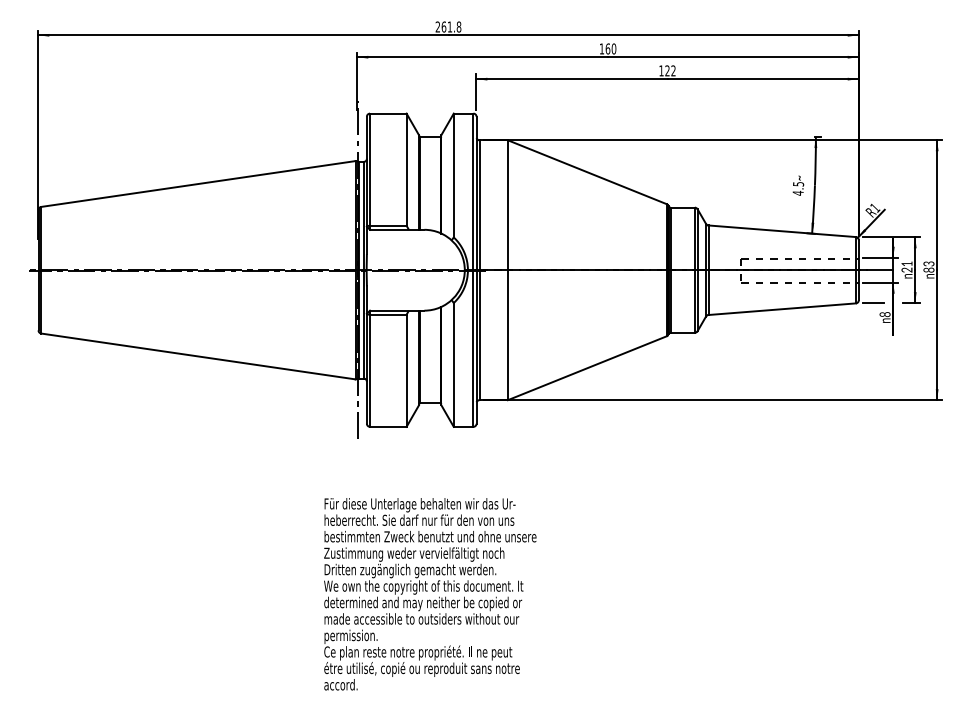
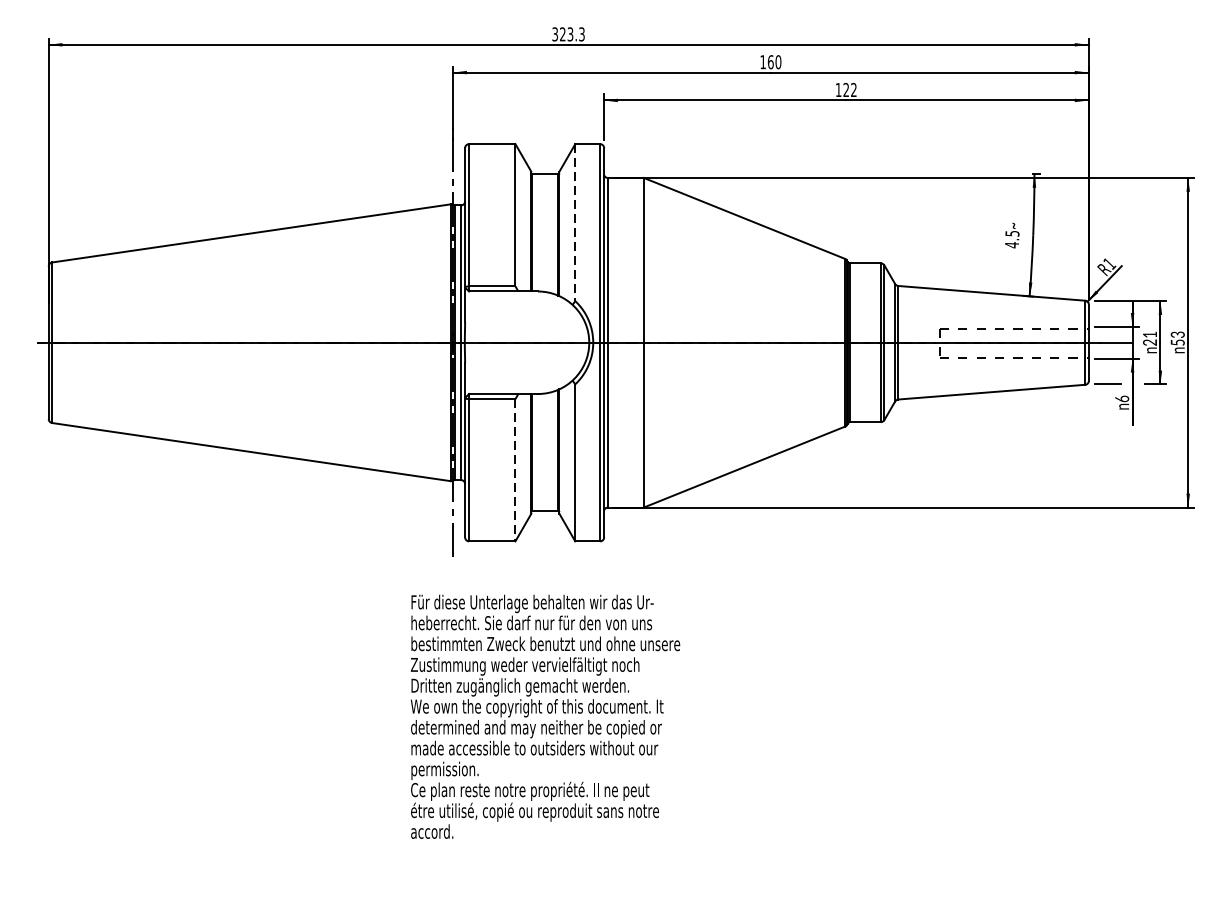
text: (448, 26) -> (568, 33), 261.8 -> 323.3
line: (453, 175) -> (574, 222), solid -> dashed
text: (928, 269) -> (1177, 341), 83 -> 53
text: (884, 314) -> (1121, 398), 8 -> 6
line: (406, 371) -> (515, 471), solid -> dashed
text: (430, 594) -> (545, 717), moved

